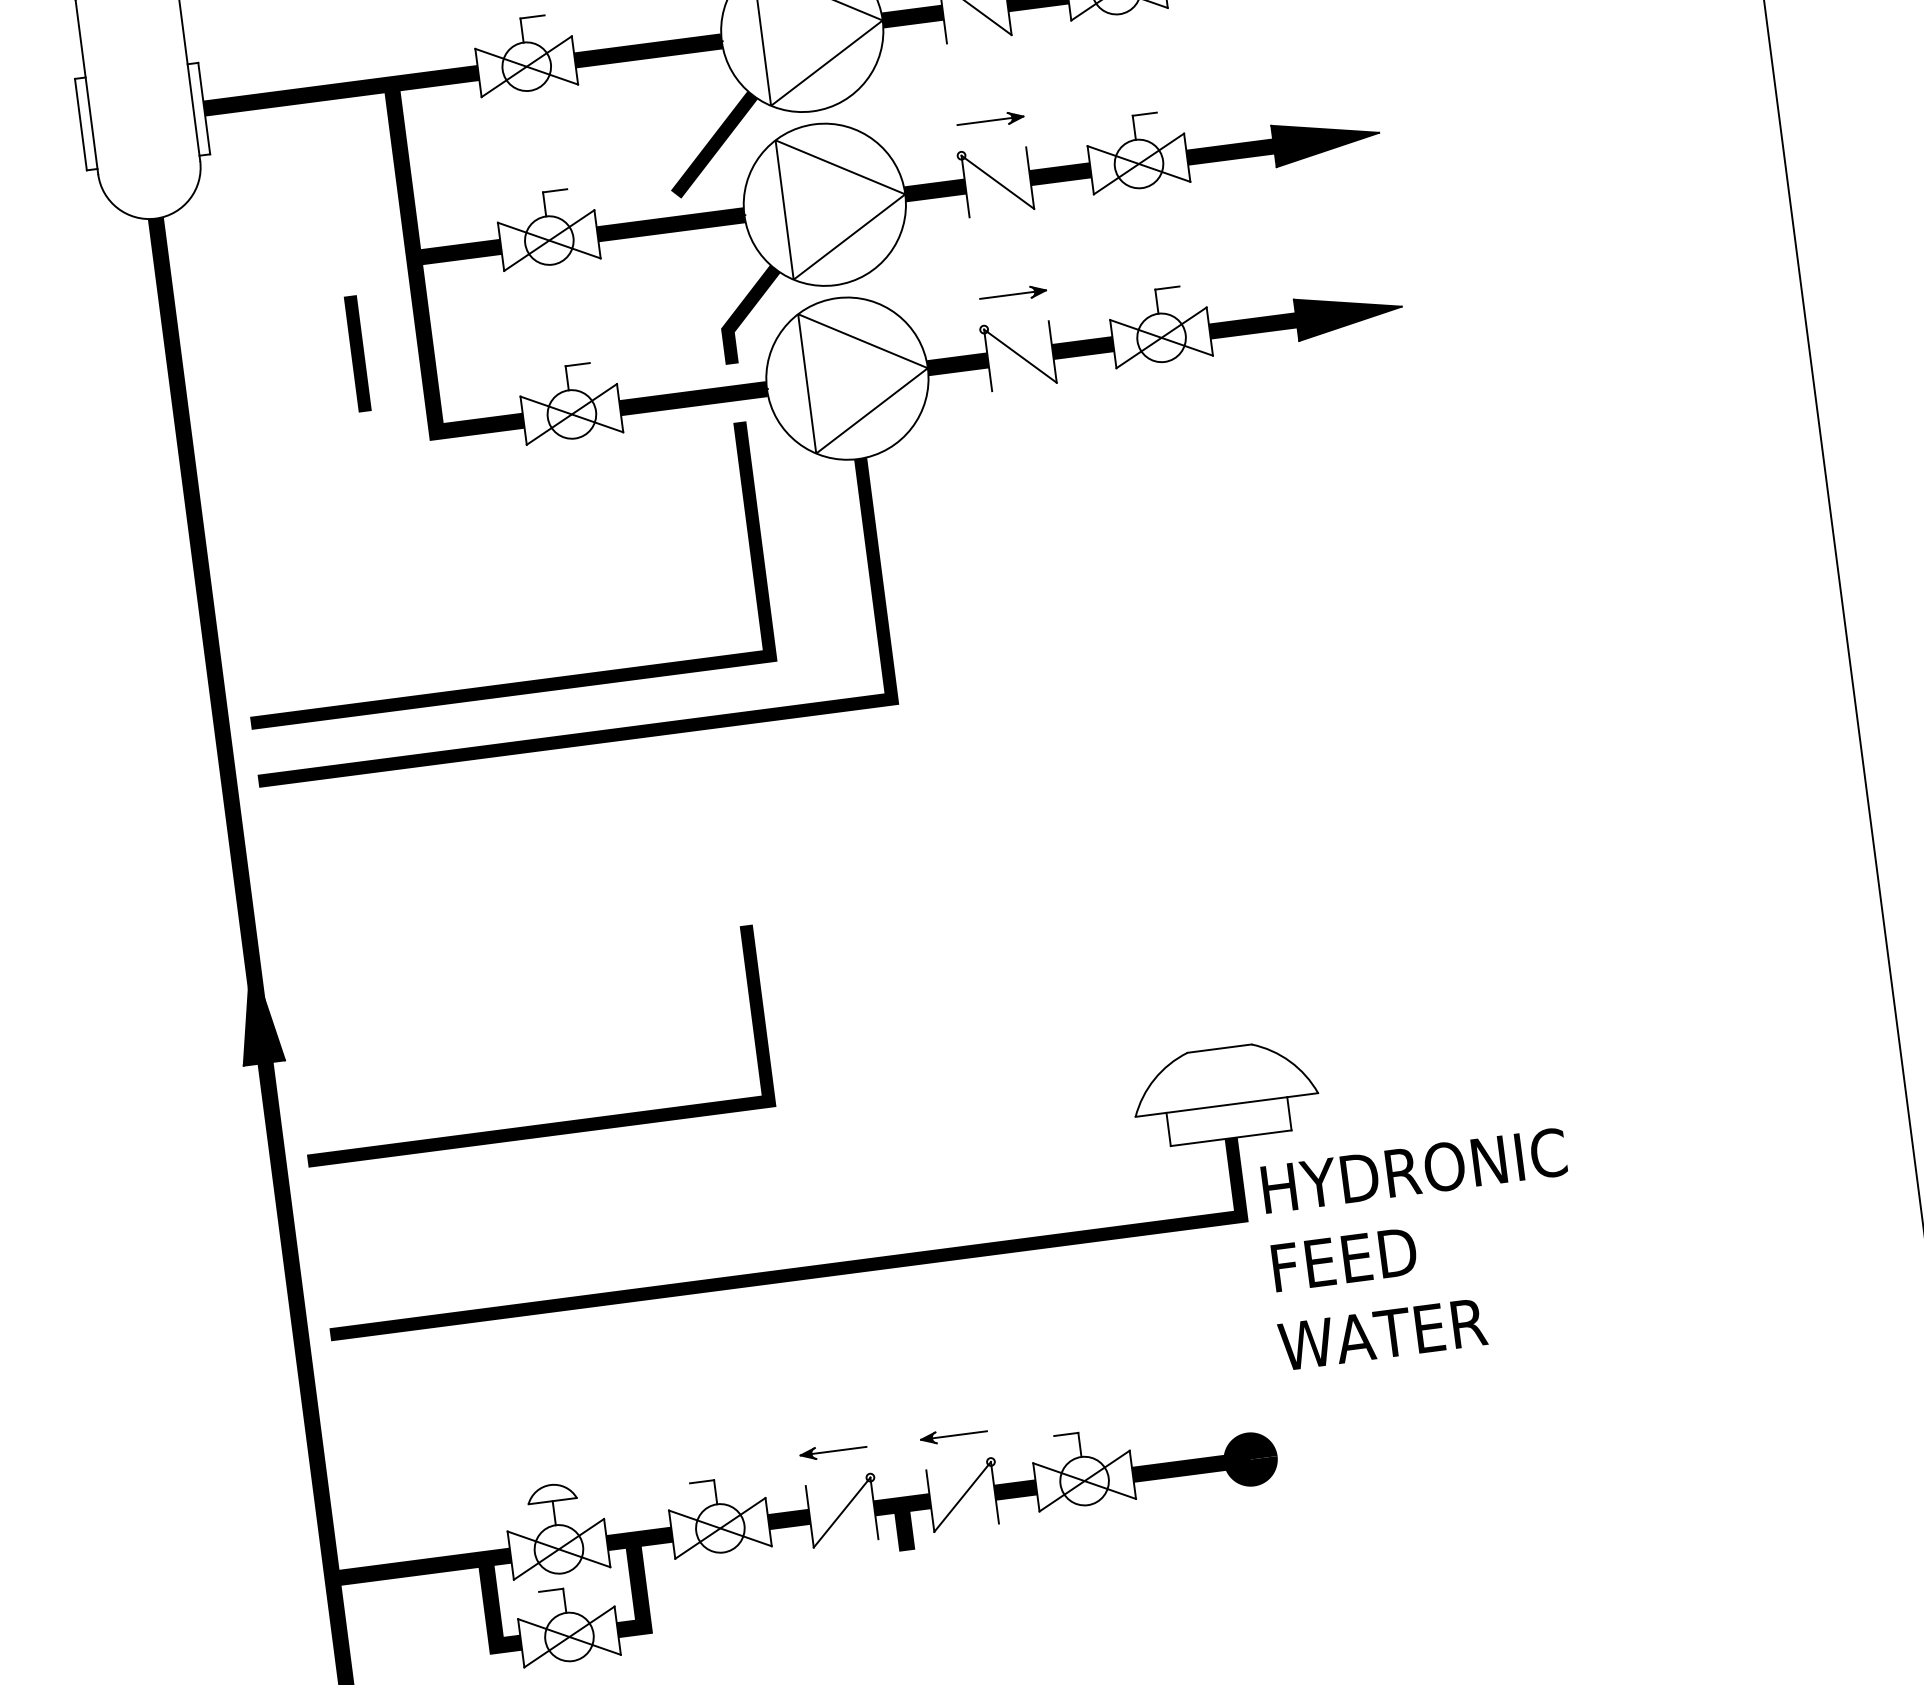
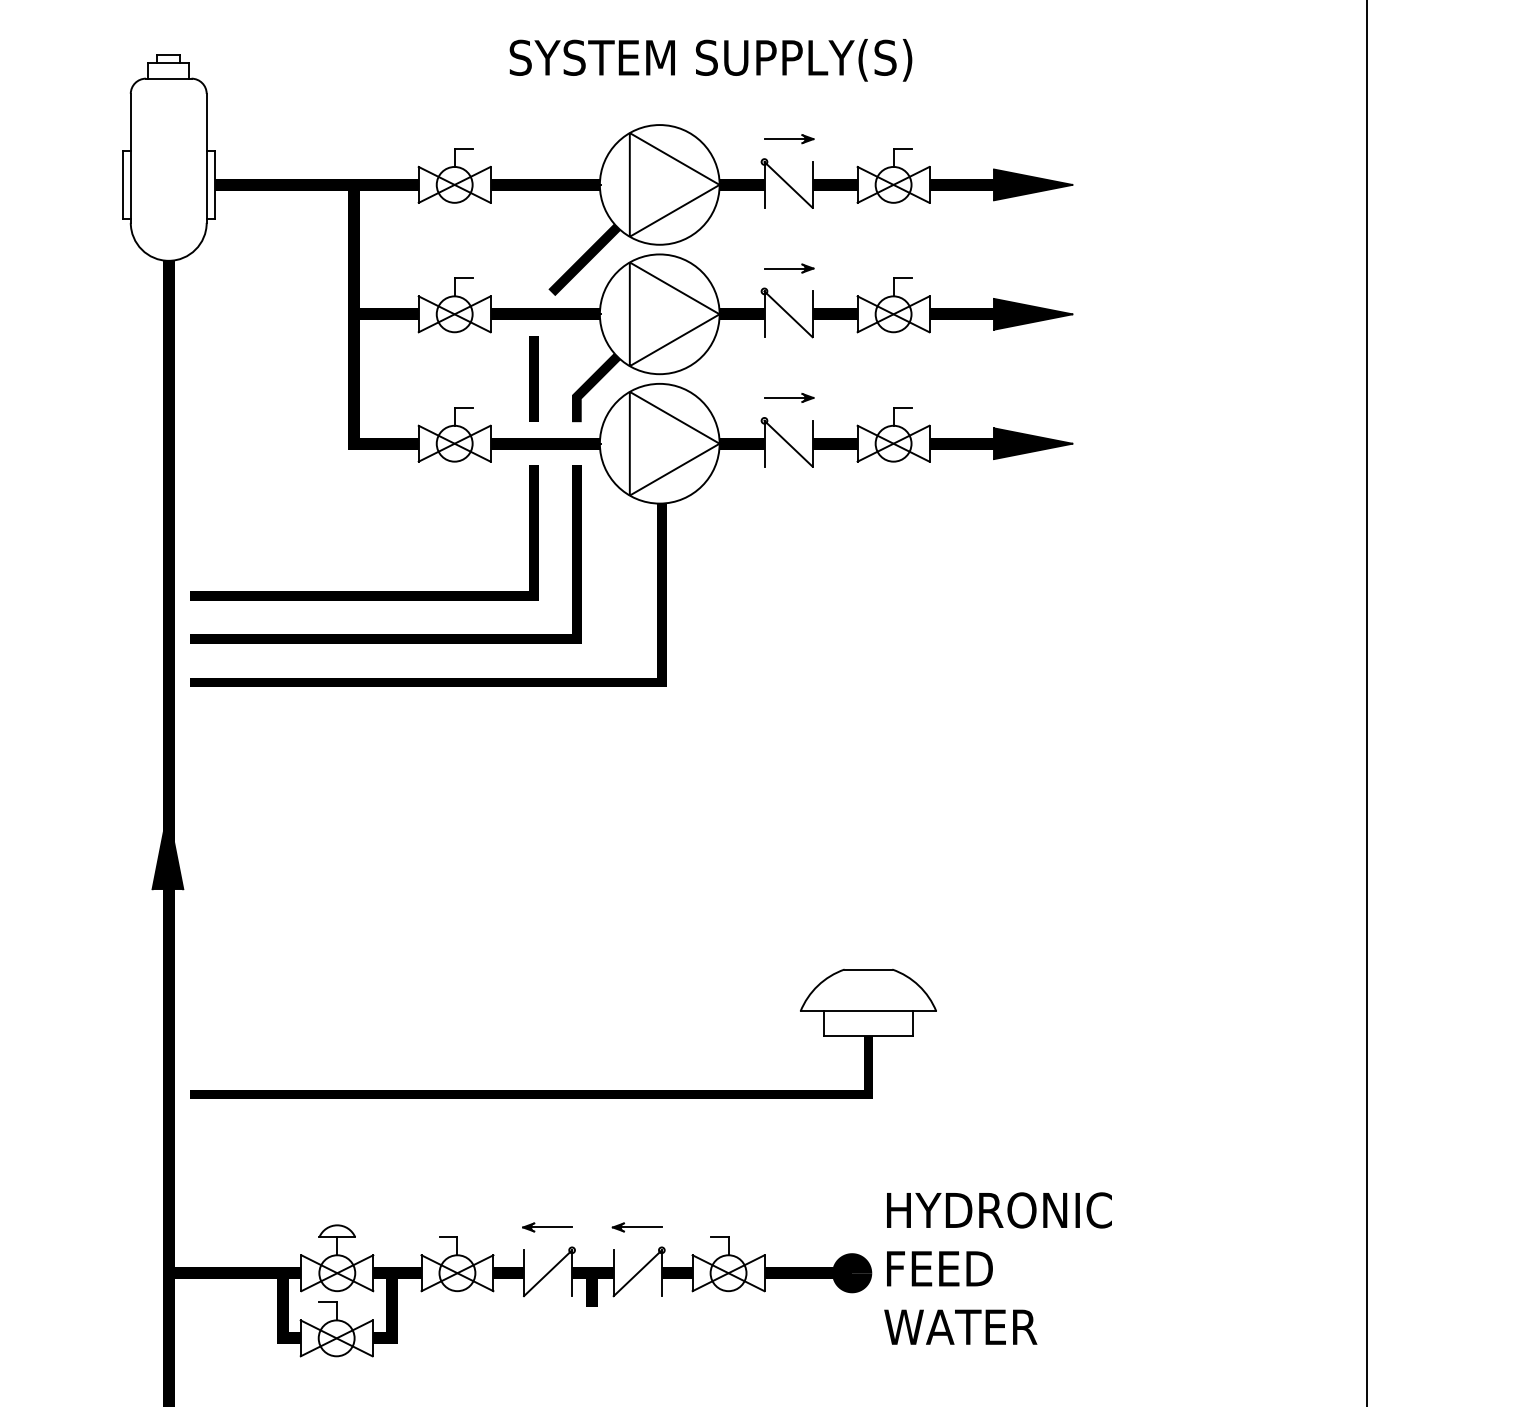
line: (357, 353) -> (533, 378), moved
line: (540, 1124) -> (364, 591), moved
text: (1421, 1249) -> (997, 1268), moved

